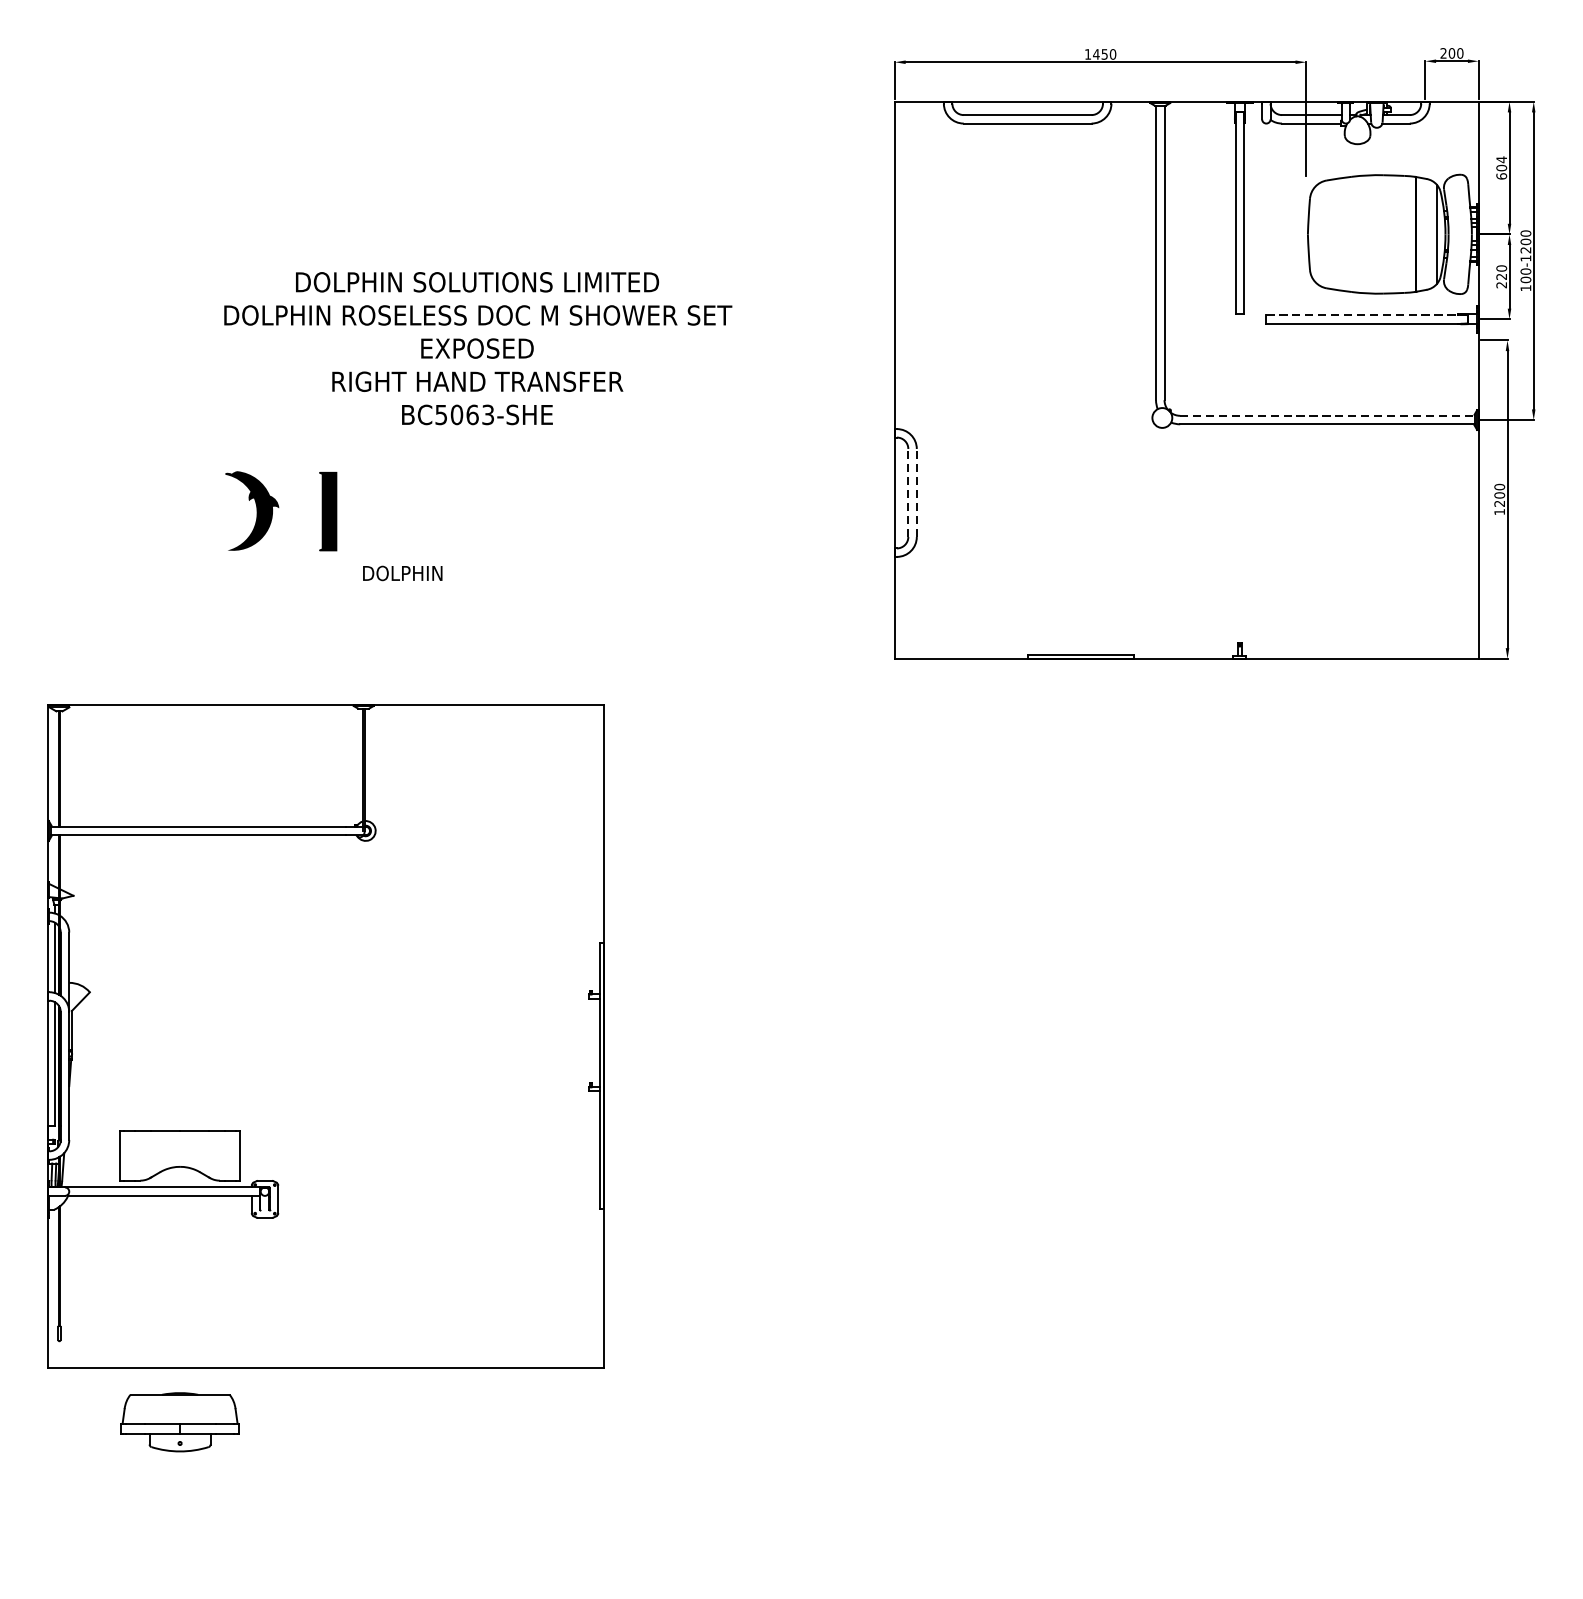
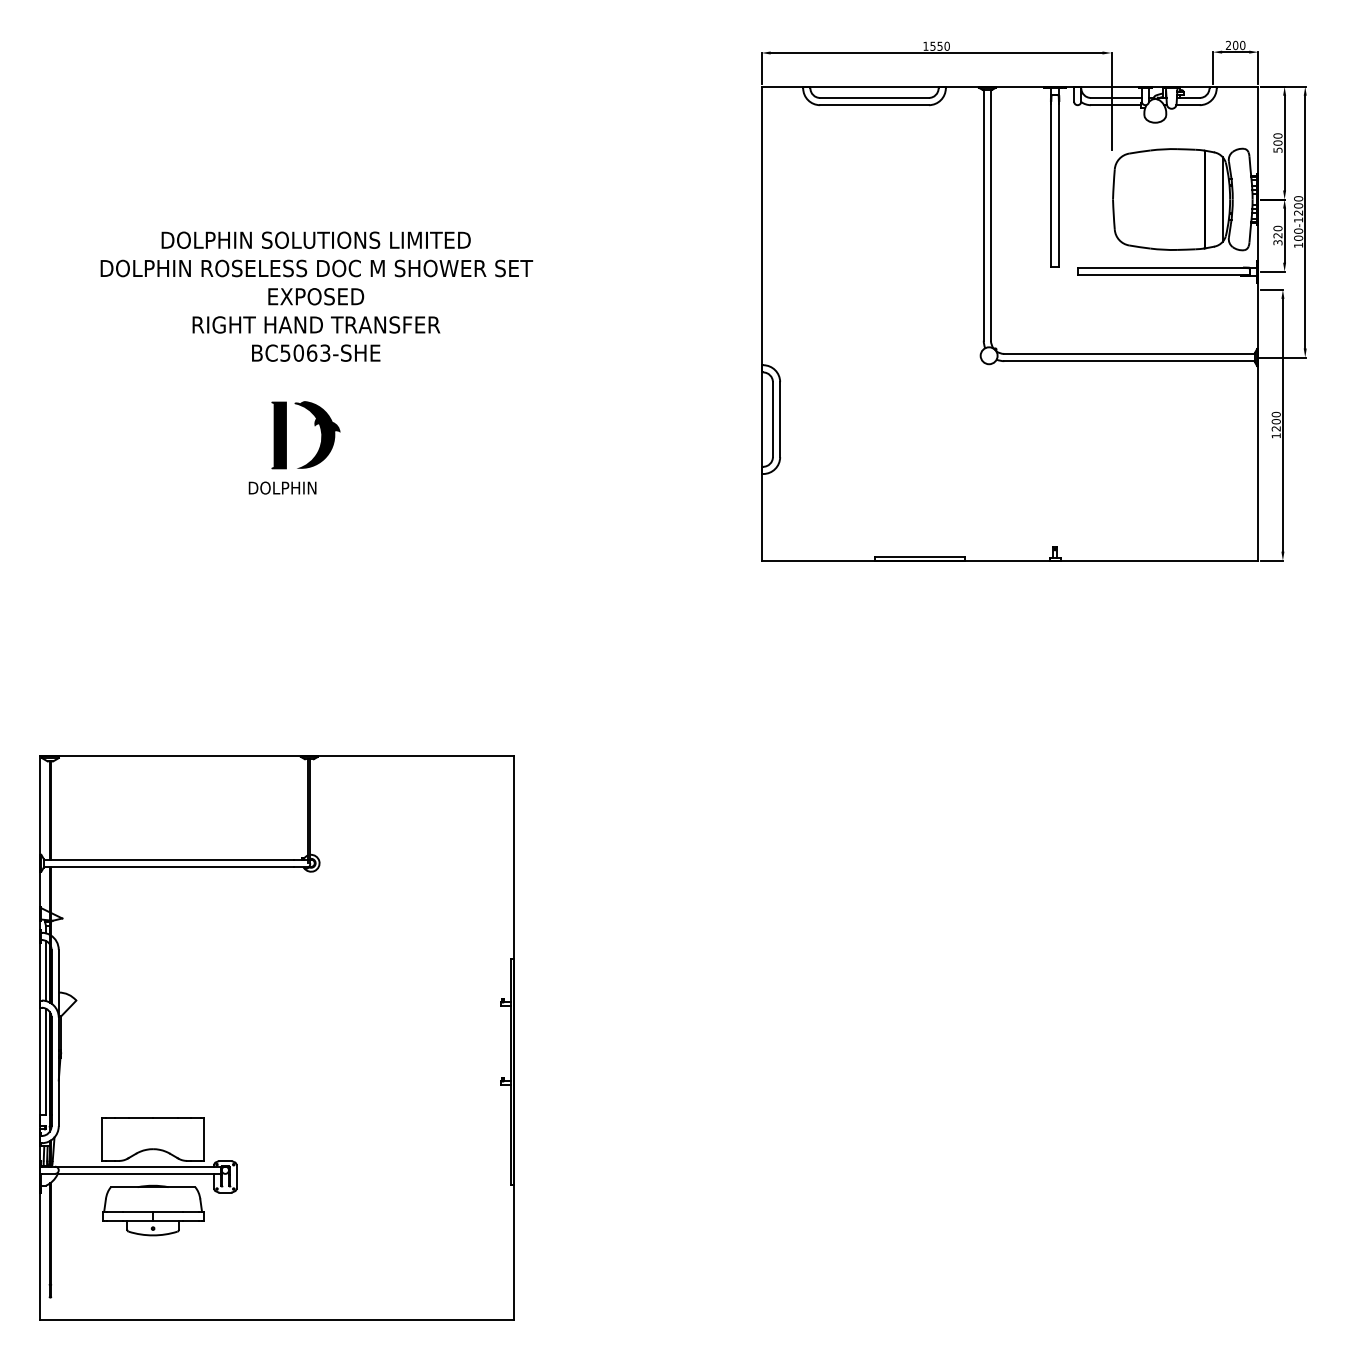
text: (1095, 53) -> (932, 45), 1450 -> 1550
text: (1501, 167) -> (1277, 142), 604 -> 500
text: (1502, 284) -> (1278, 242), 220 -> 320
line: (1367, 315) -> (1163, 268), dashed -> solid
text: (477, 348) -> (316, 296), moved
line: (1328, 415) -> (1130, 353), dashed -> solid
line: (907, 492) -> (772, 419), dashed -> solid
line: (917, 492) -> (780, 419), dashed -> solid
part: (252, 510) -> (317, 434), moved
text: (402, 572) -> (282, 487), moved
part: (325, 1035) -> (276, 1037), moved

